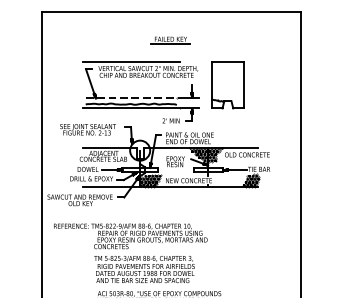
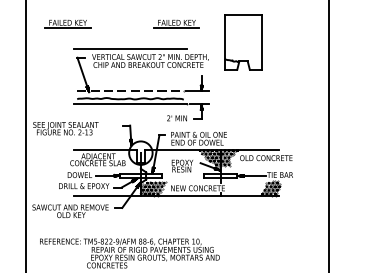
part: (77, 40) -> (67, 24), added
part: (227, 85) -> (243, 42), moved
text: (87, 129) -> (65, 128), moved

